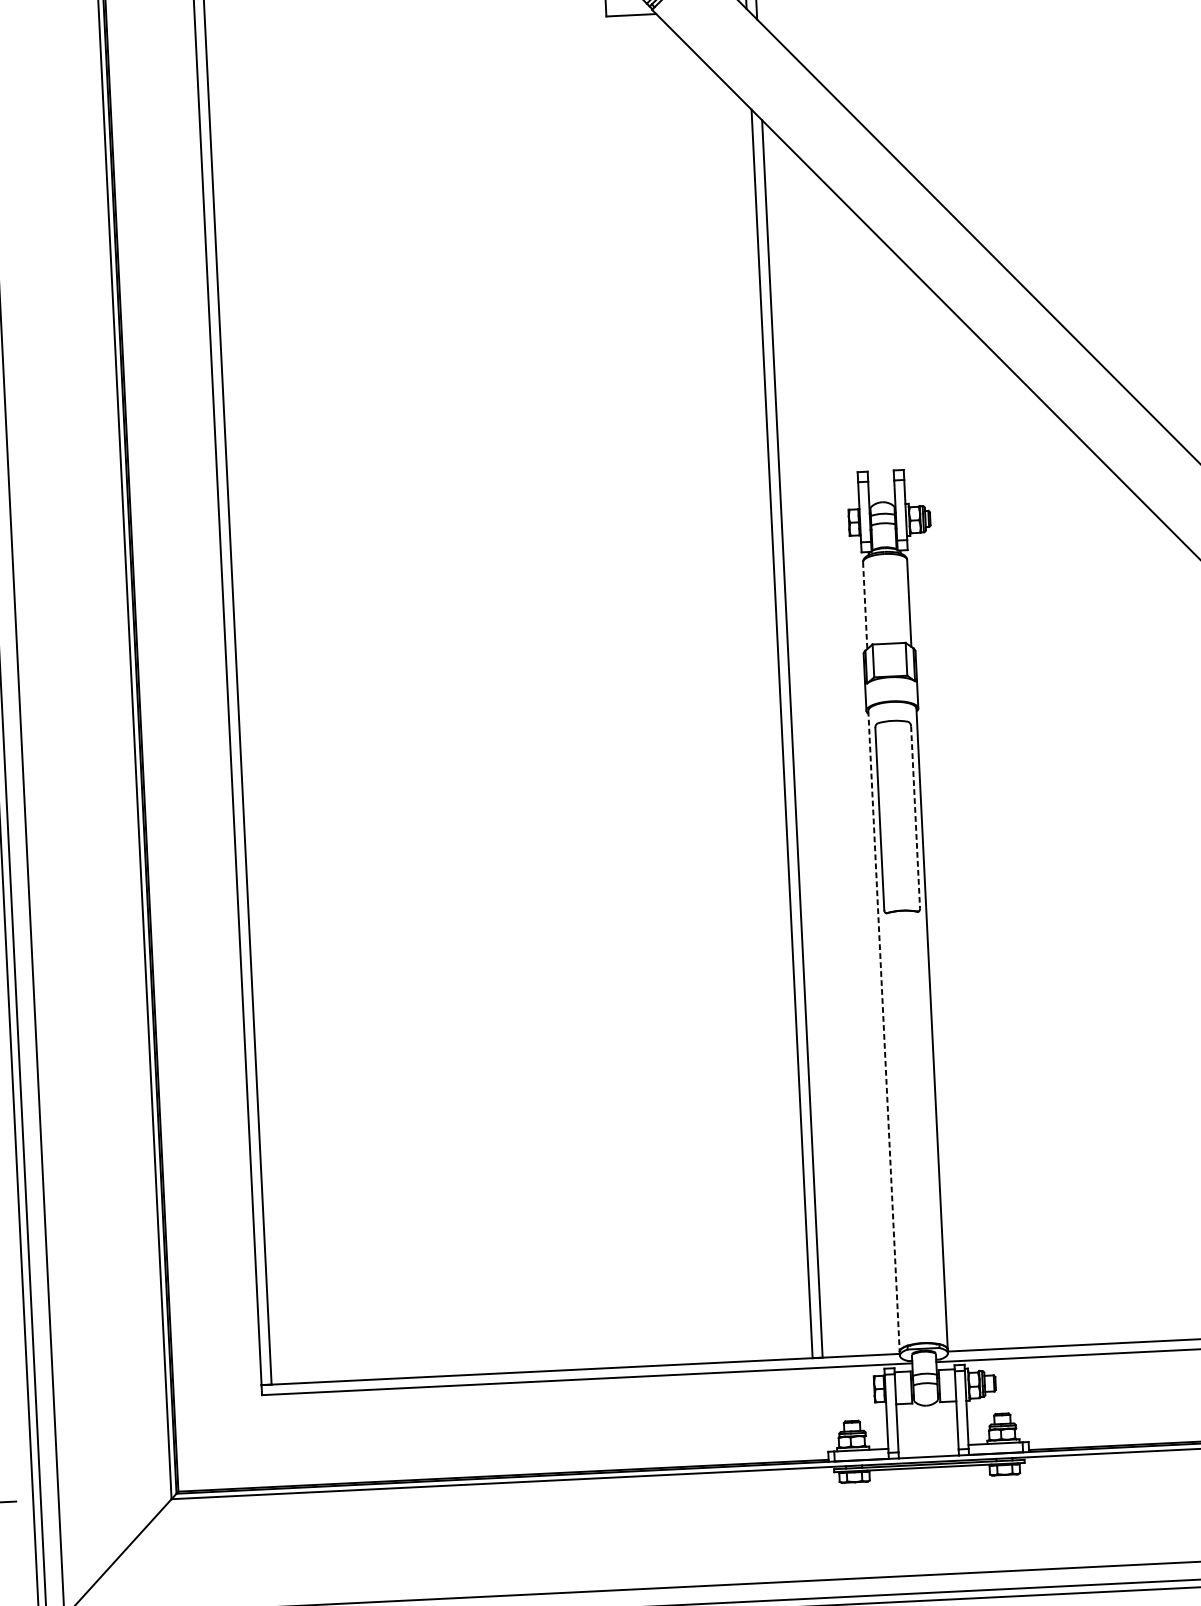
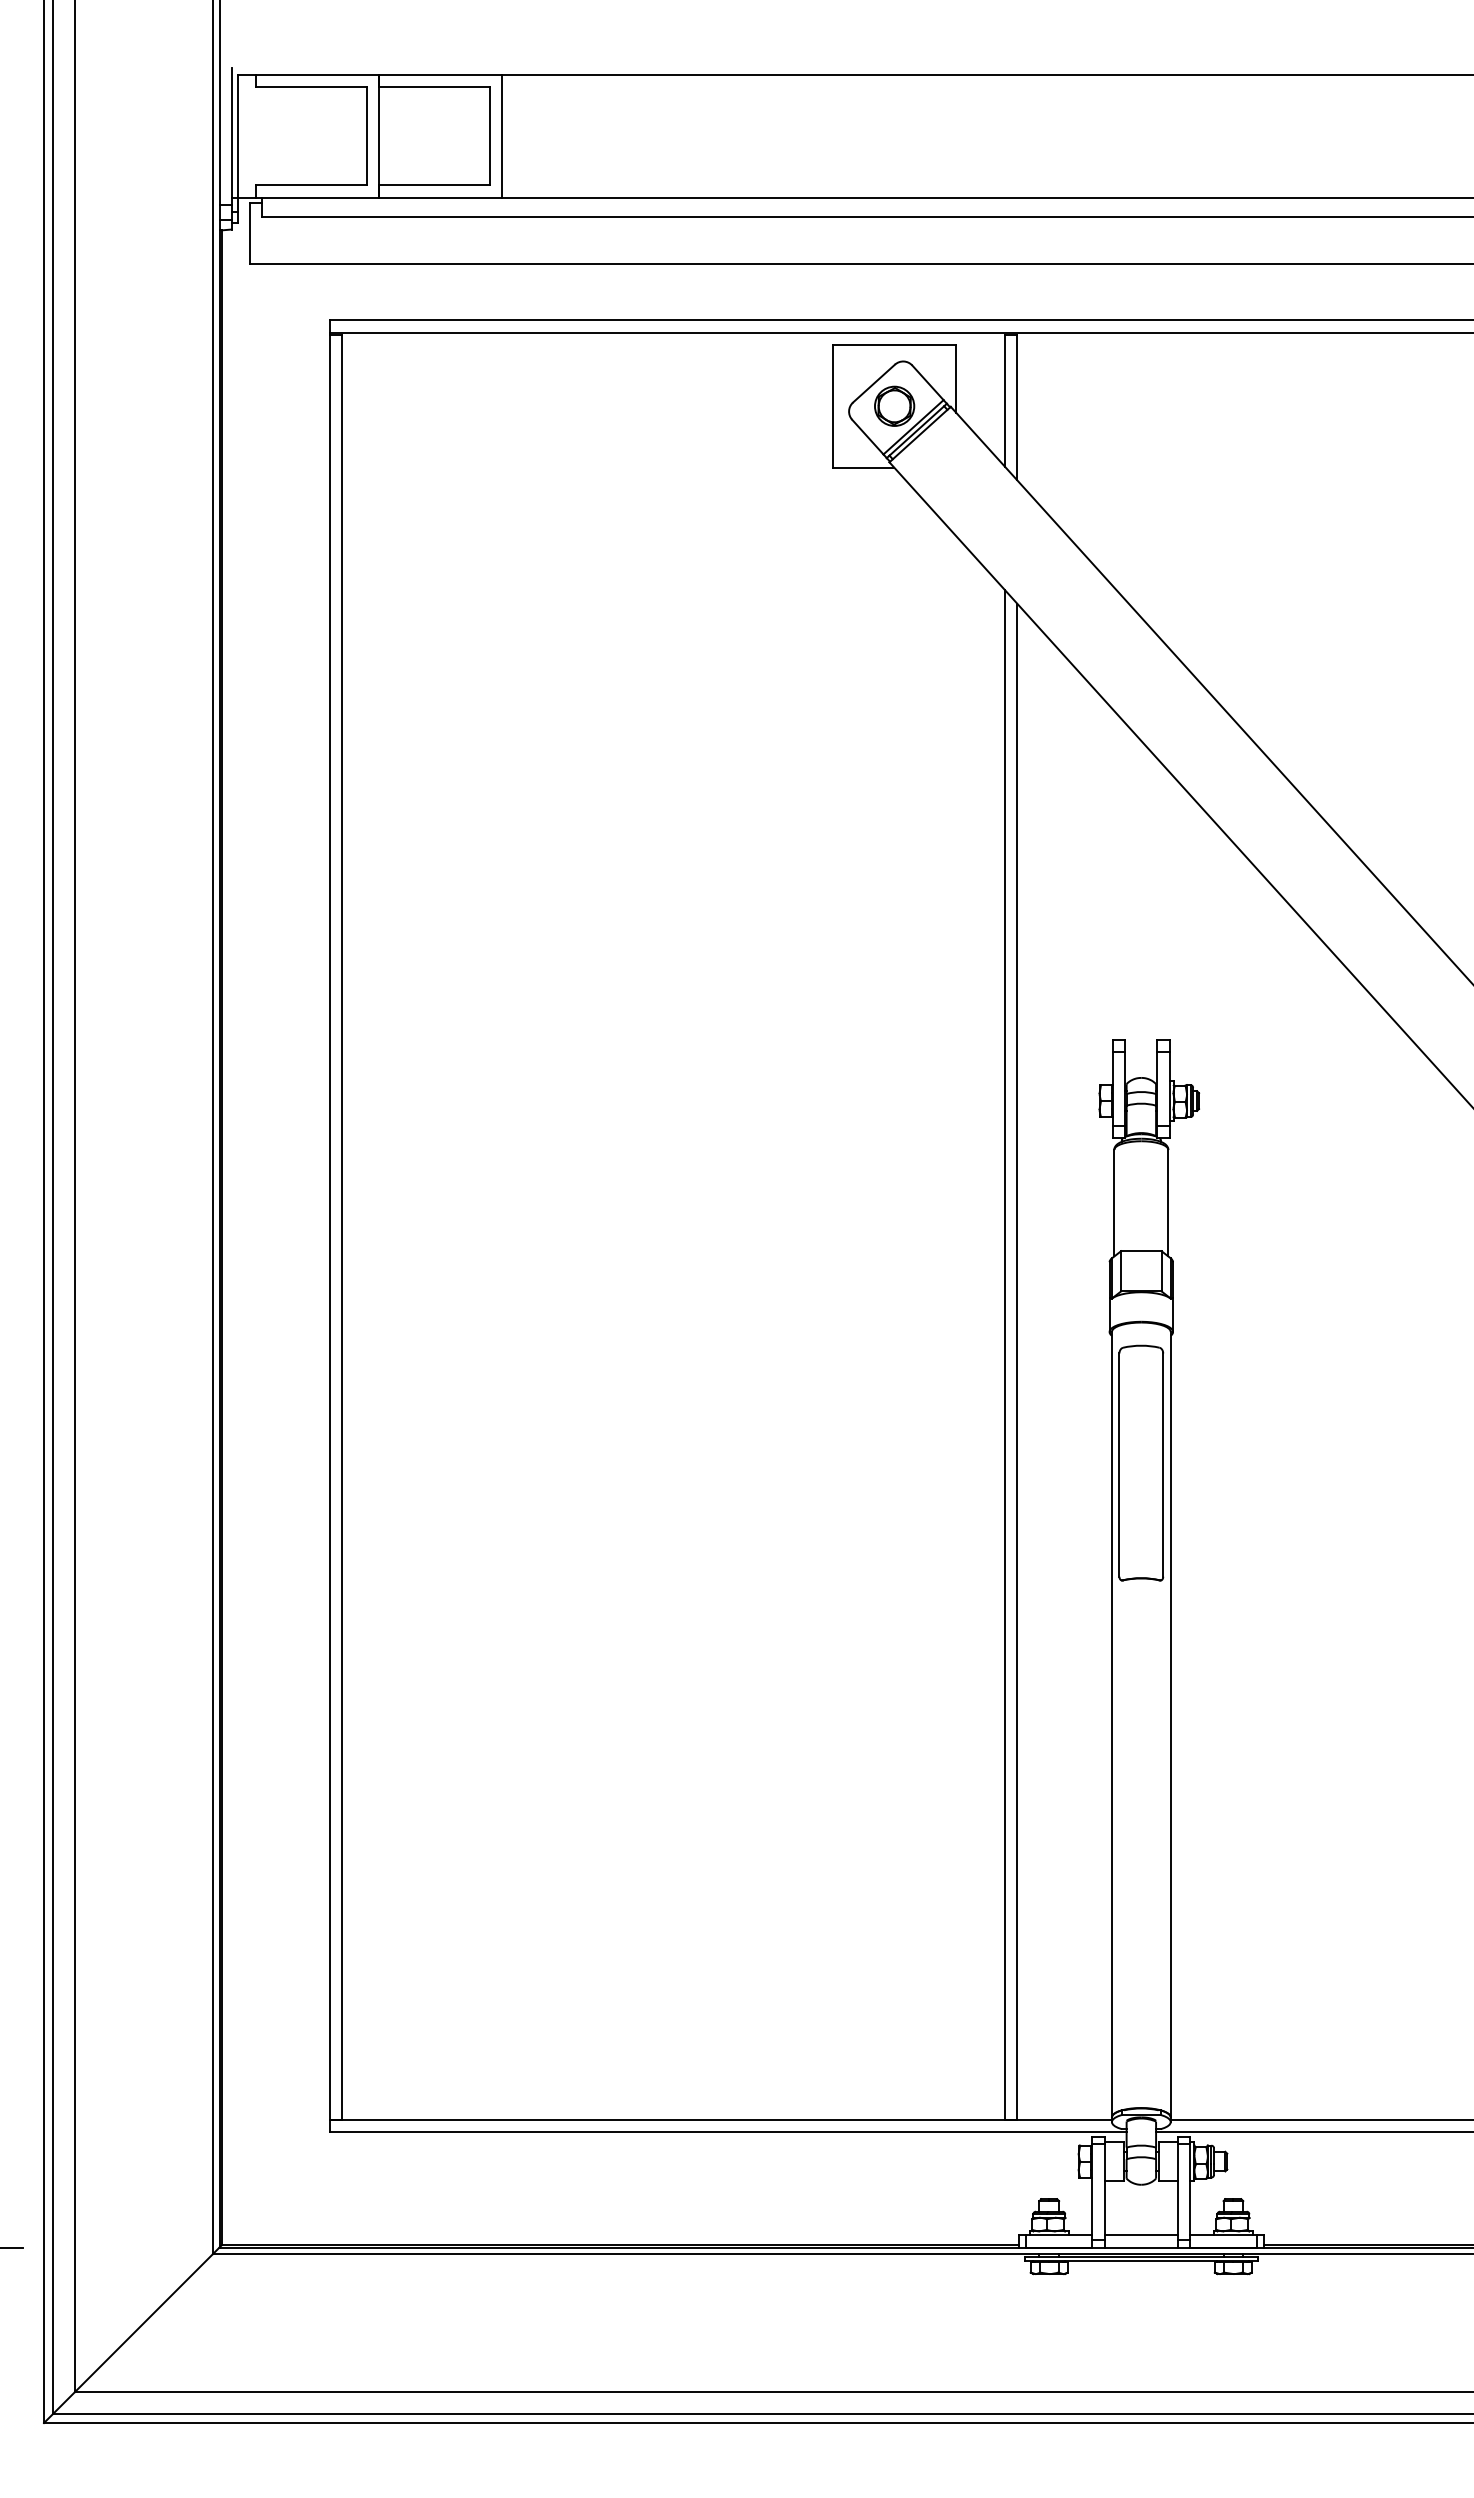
line: (865, 605) -> (1114, 1203), dashed -> solid
line: (915, 817) -> (1163, 1465), dashed -> solid
line: (883, 1031) -> (1111, 1724), dashed -> solid
line: (928, 1447) -> (1141, 2235), added

